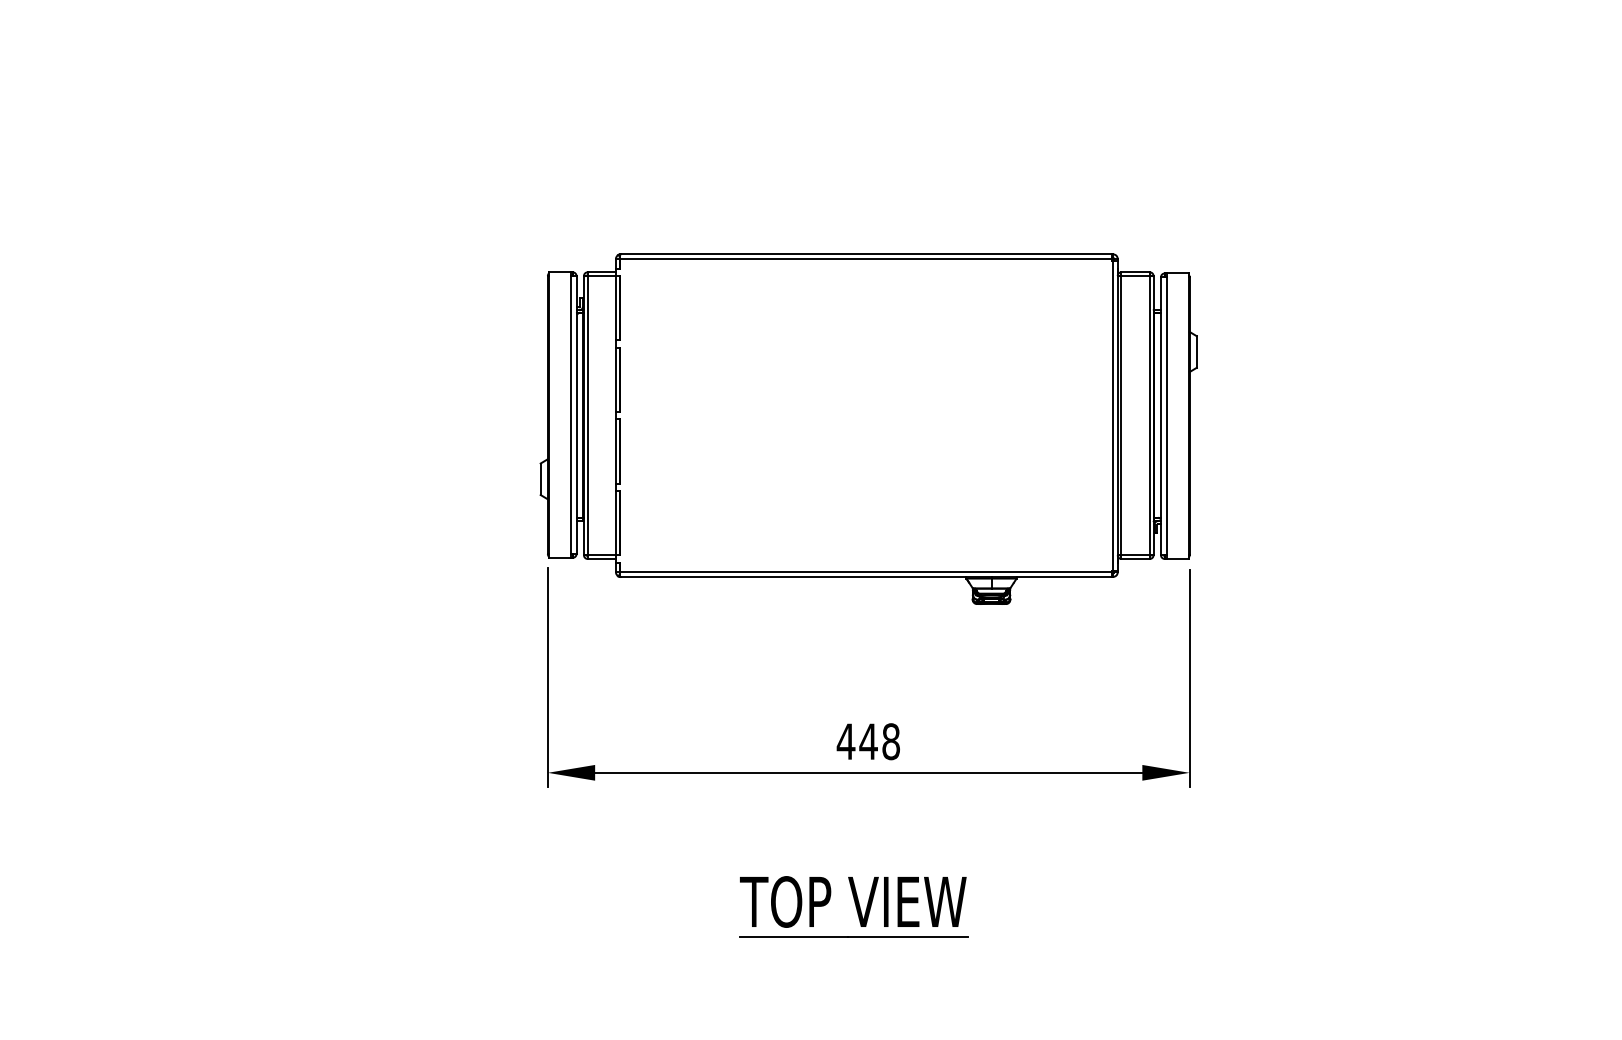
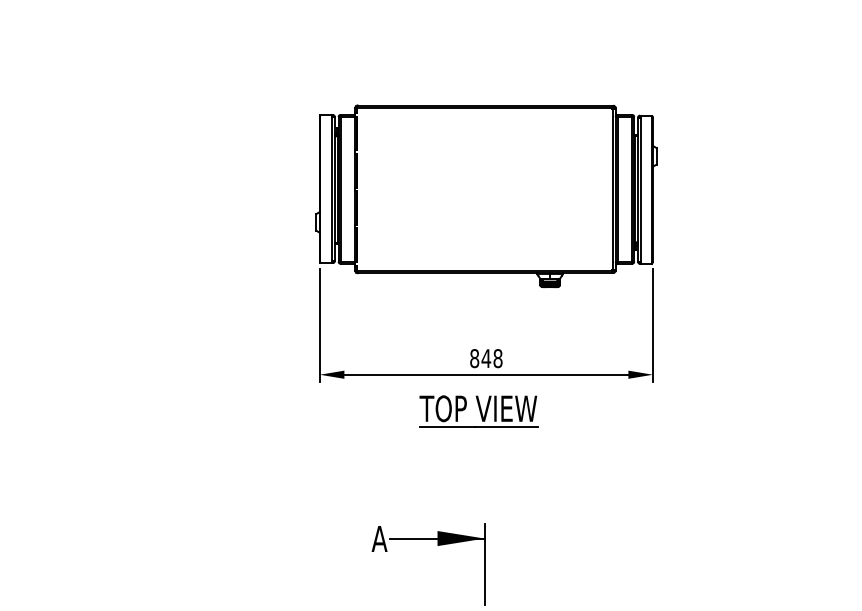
text: (845, 741) -> (474, 358), 448 -> 848
part: (853, 907) -> (478, 411), moved

